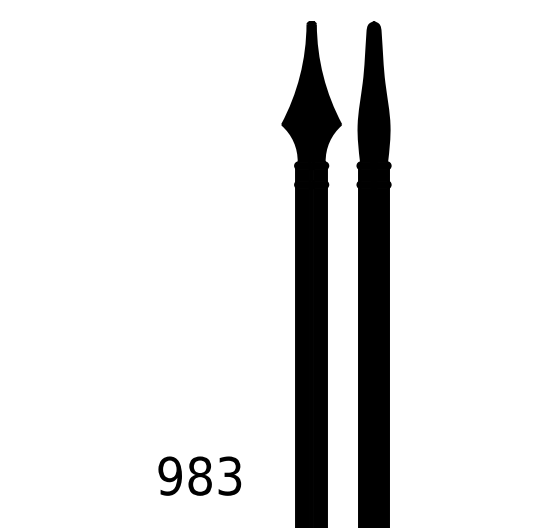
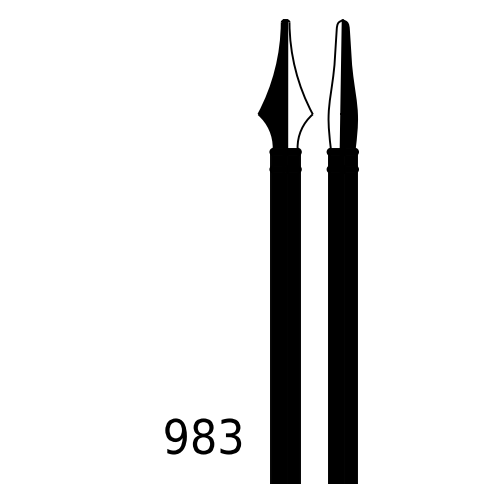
fill: (326, 92) -> (299, 84), removed
fill: (365, 92) -> (334, 84), removed
text: (199, 475) -> (202, 435), moved

